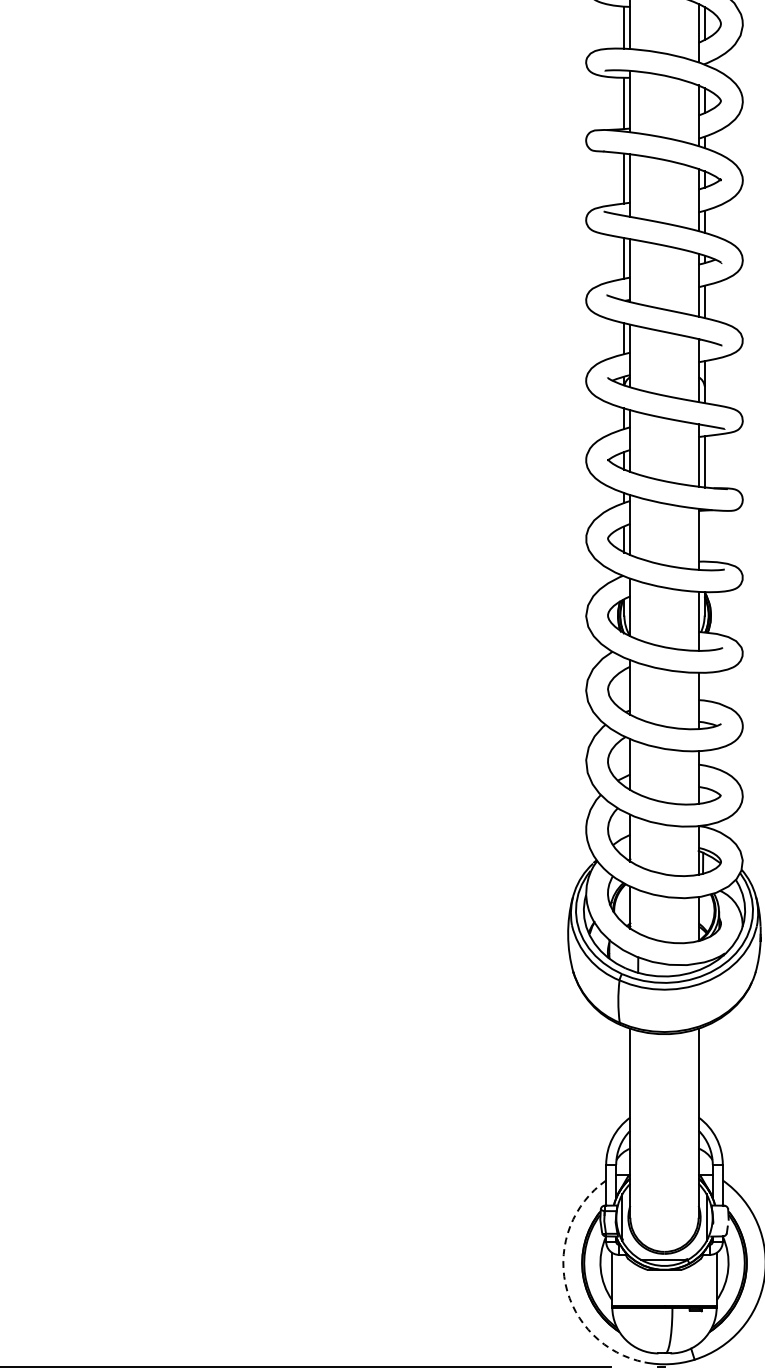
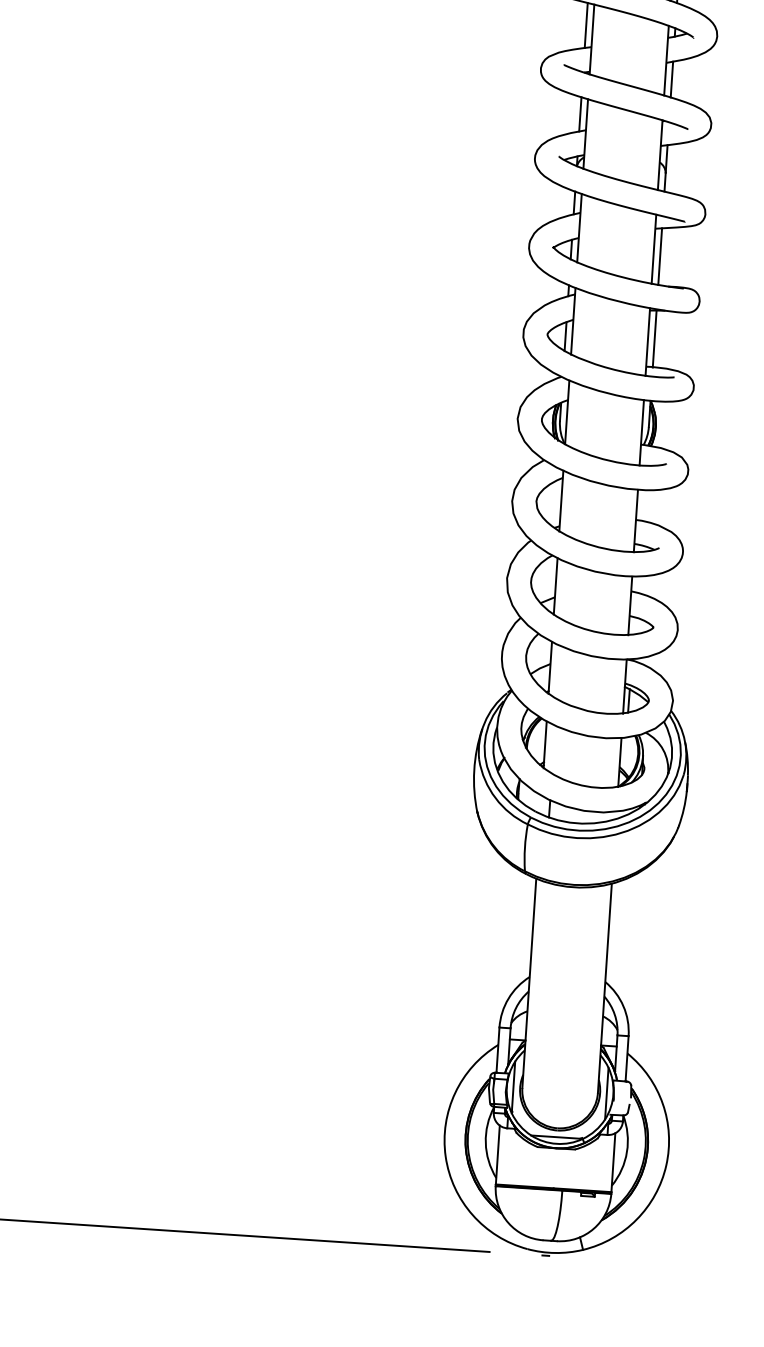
line: (704, 536) -> (654, 339), added
arc: (565, 1284) -> (445, 1157), dashed -> solid

